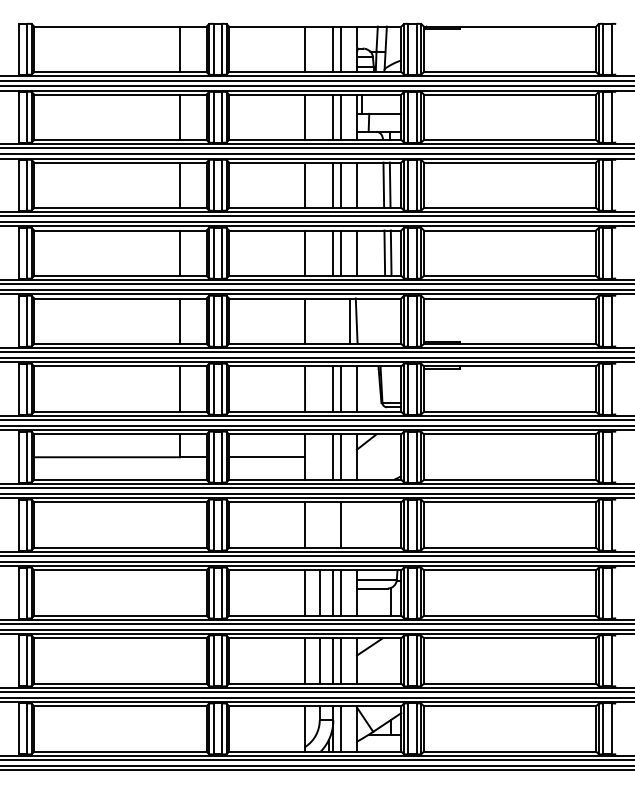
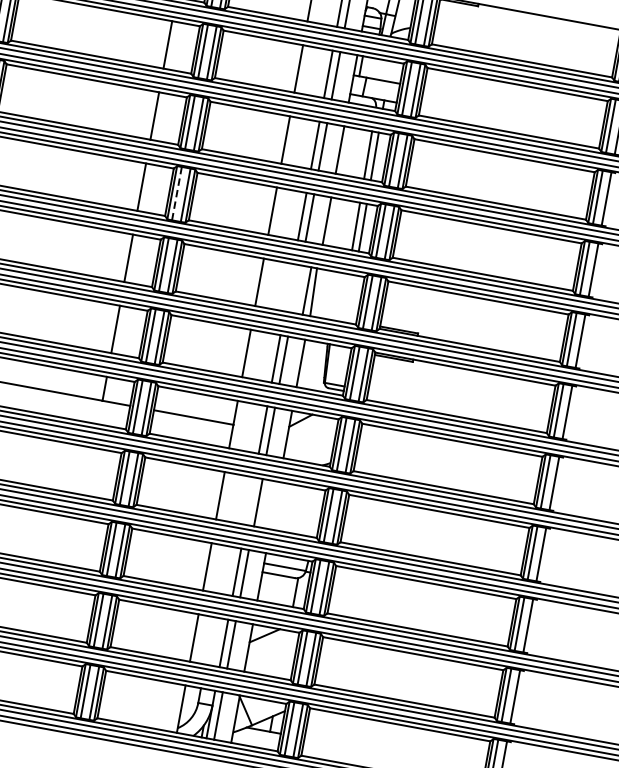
line: (213, 253) -> (176, 193), solid -> dashed
line: (319, 592) -> (222, 569), removed
line: (319, 660) -> (209, 640), removed

